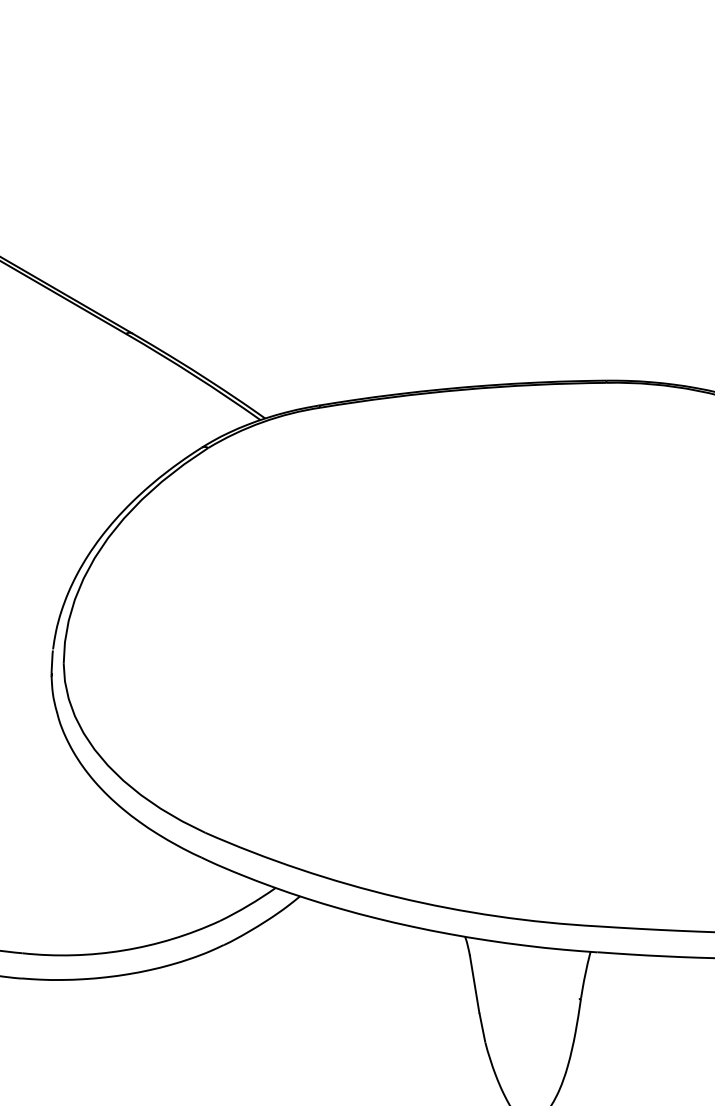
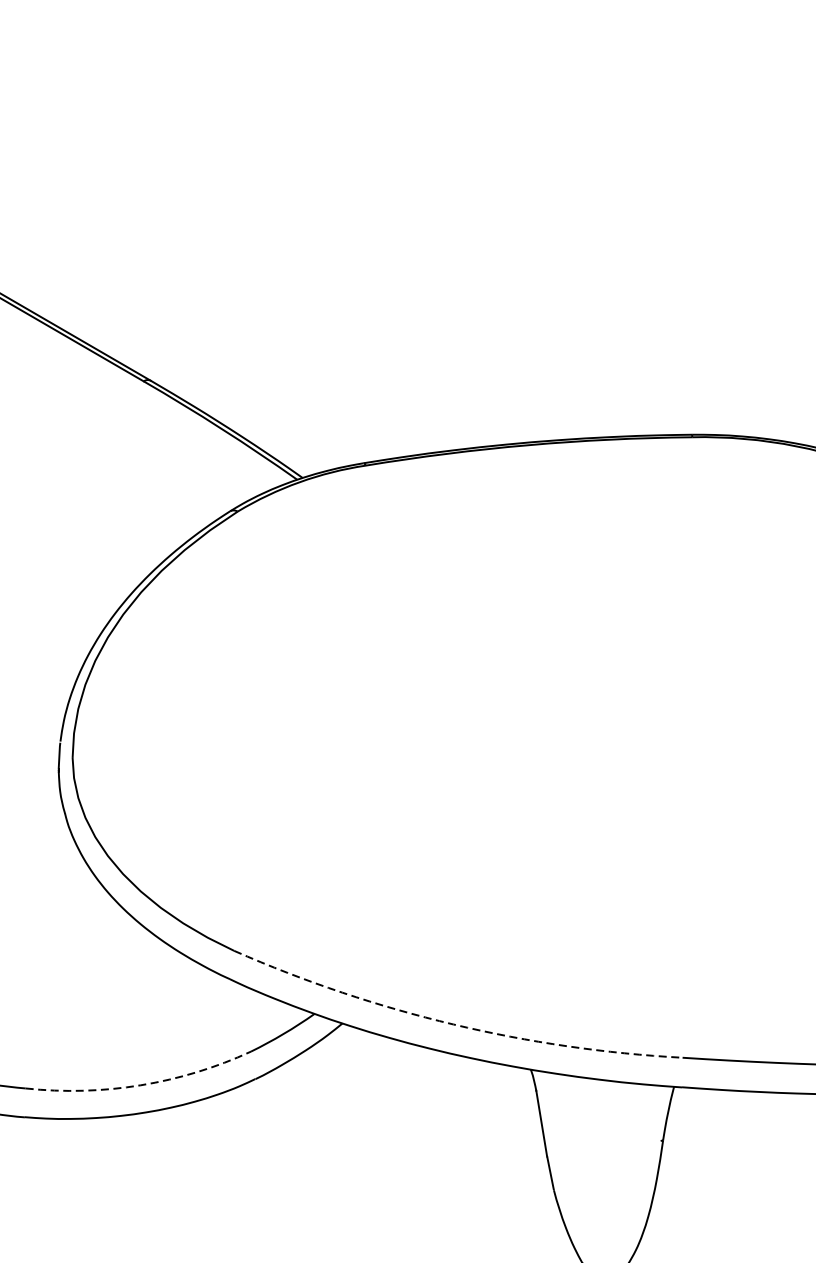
arc: (397, 897) -> (453, 1024), solid -> dashed
arc: (123, 950) -> (140, 1085), solid -> dashed

